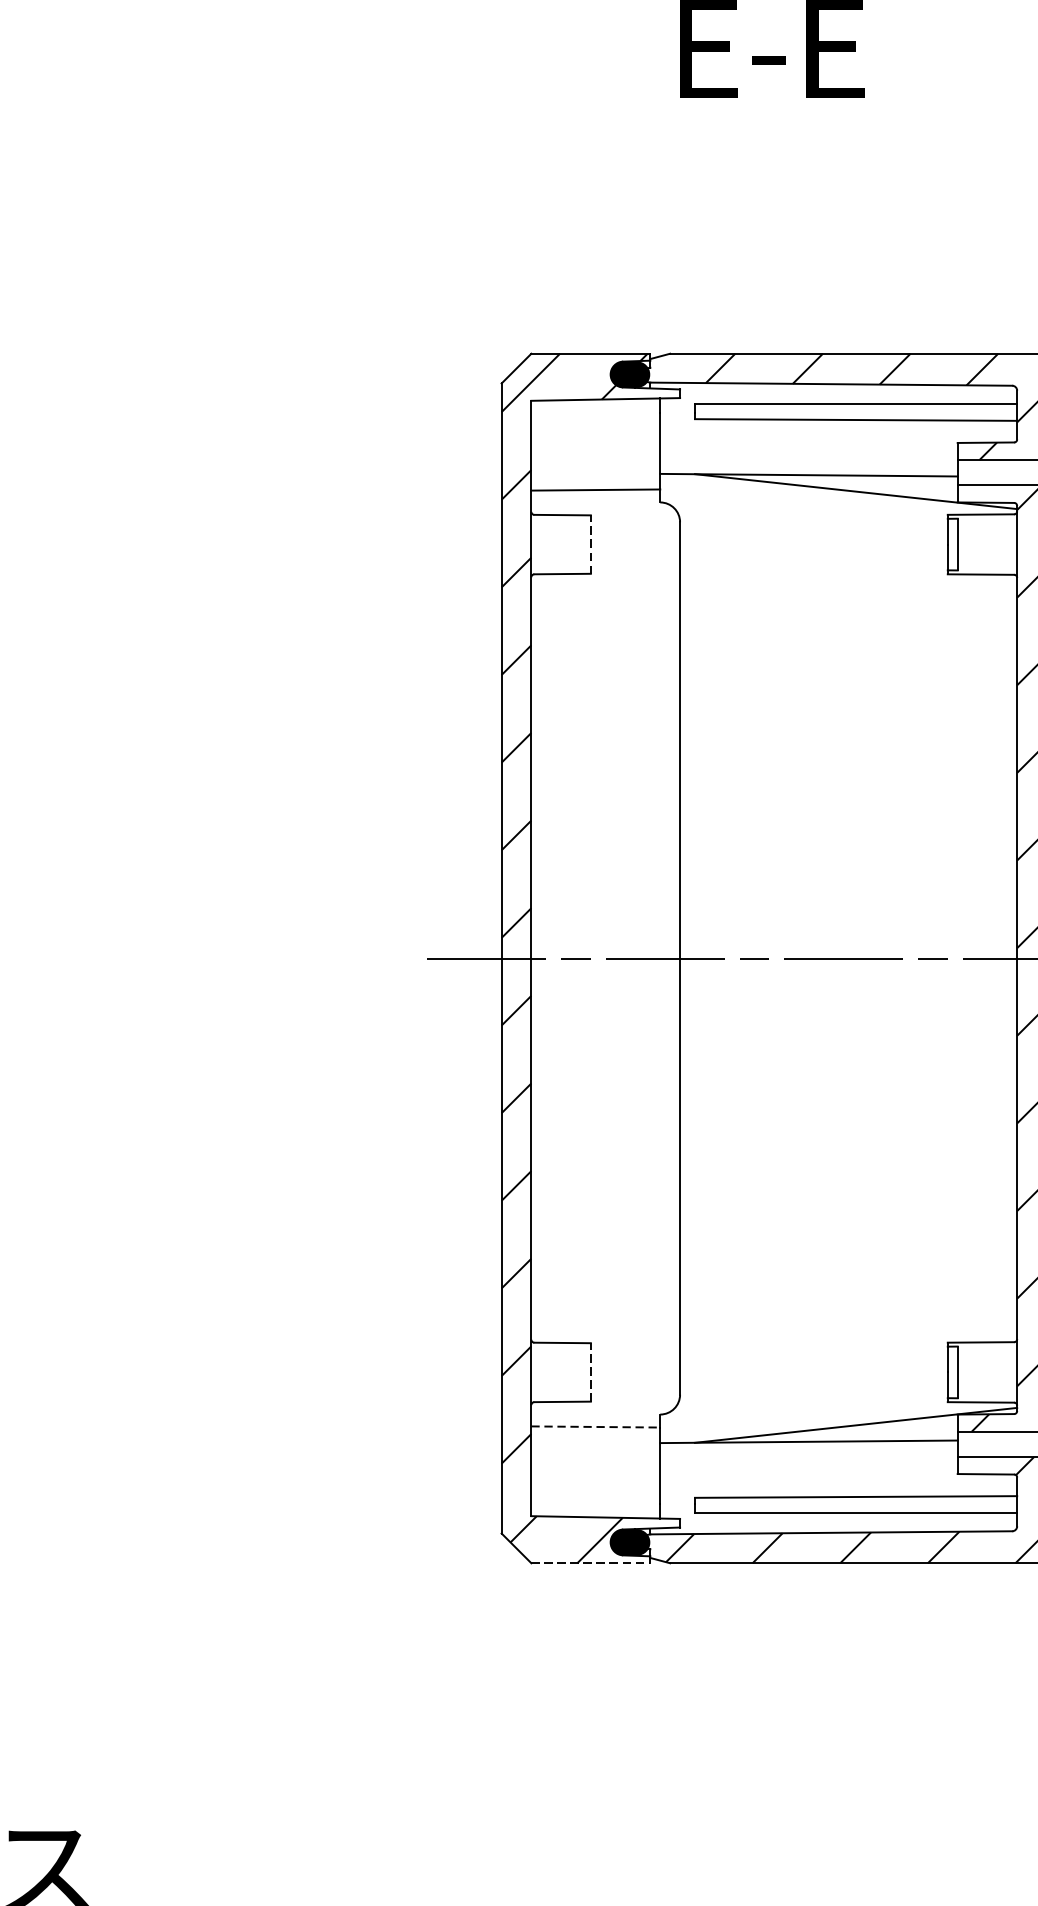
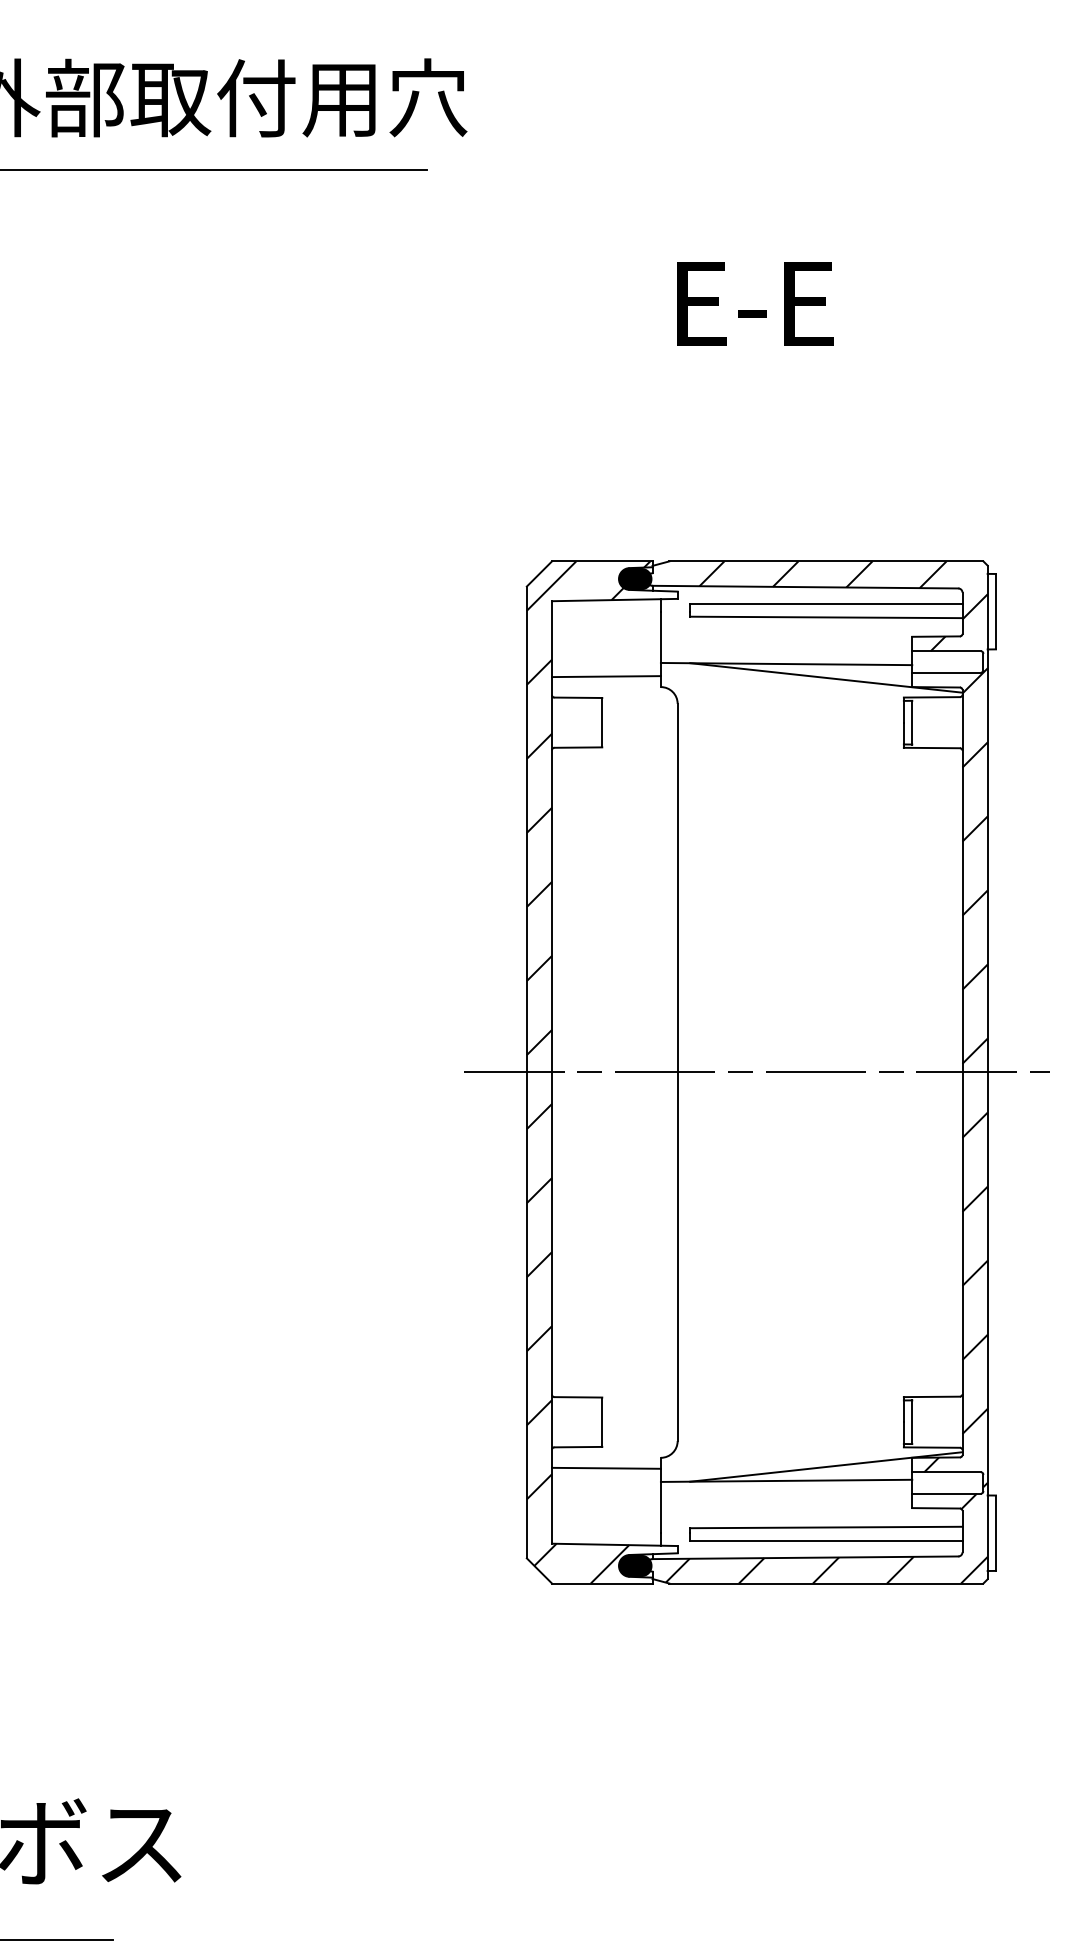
line: (591, 544) -> (602, 722), dashed -> solid
line: (591, 1372) -> (602, 1422), dashed -> solid
line: (595, 1427) -> (606, 1468), dashed -> solid
line: (591, 1563) -> (602, 1583), dashed -> solid

